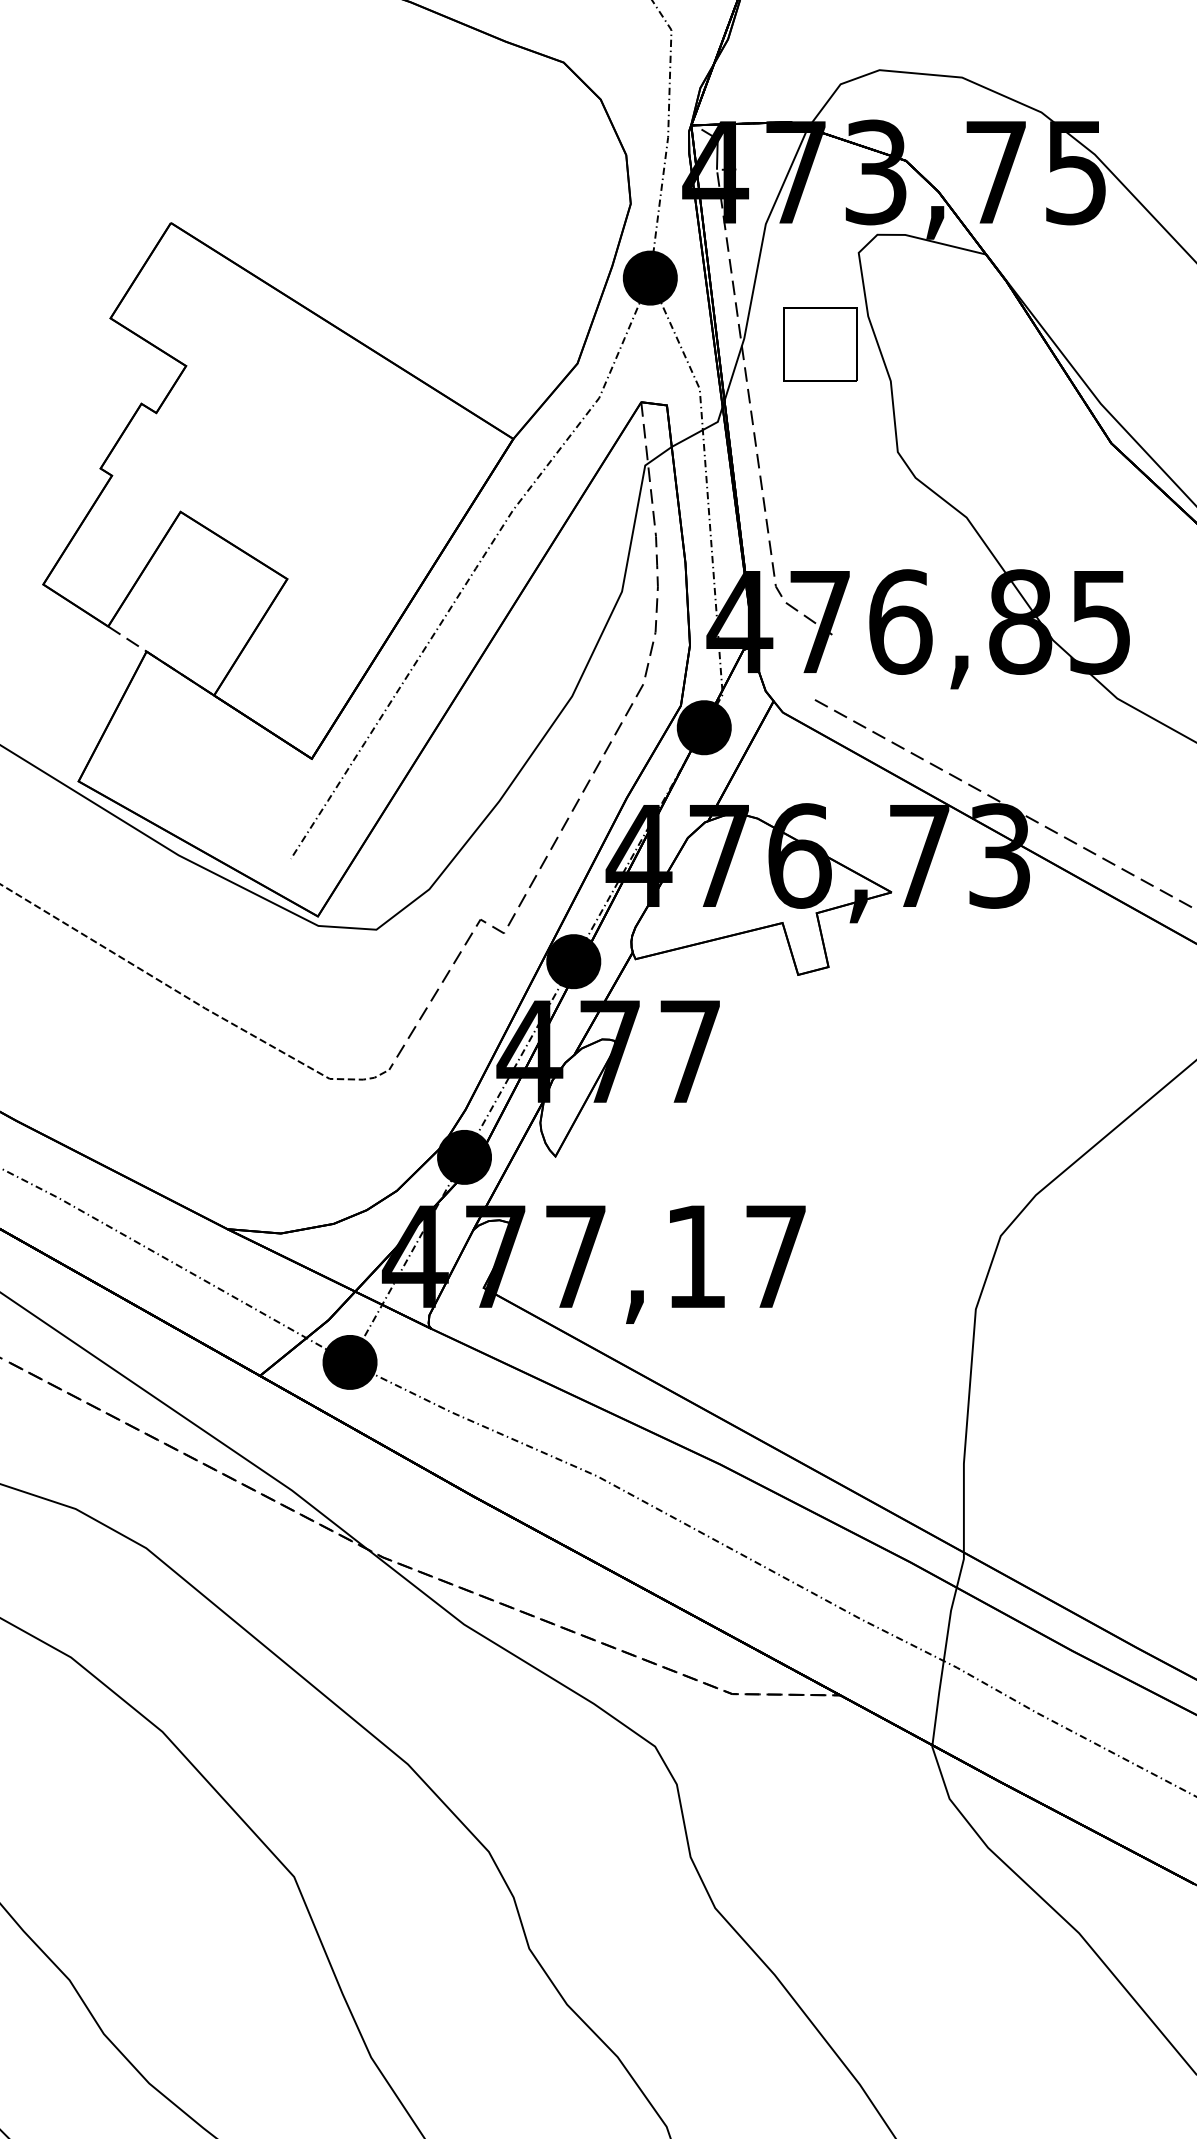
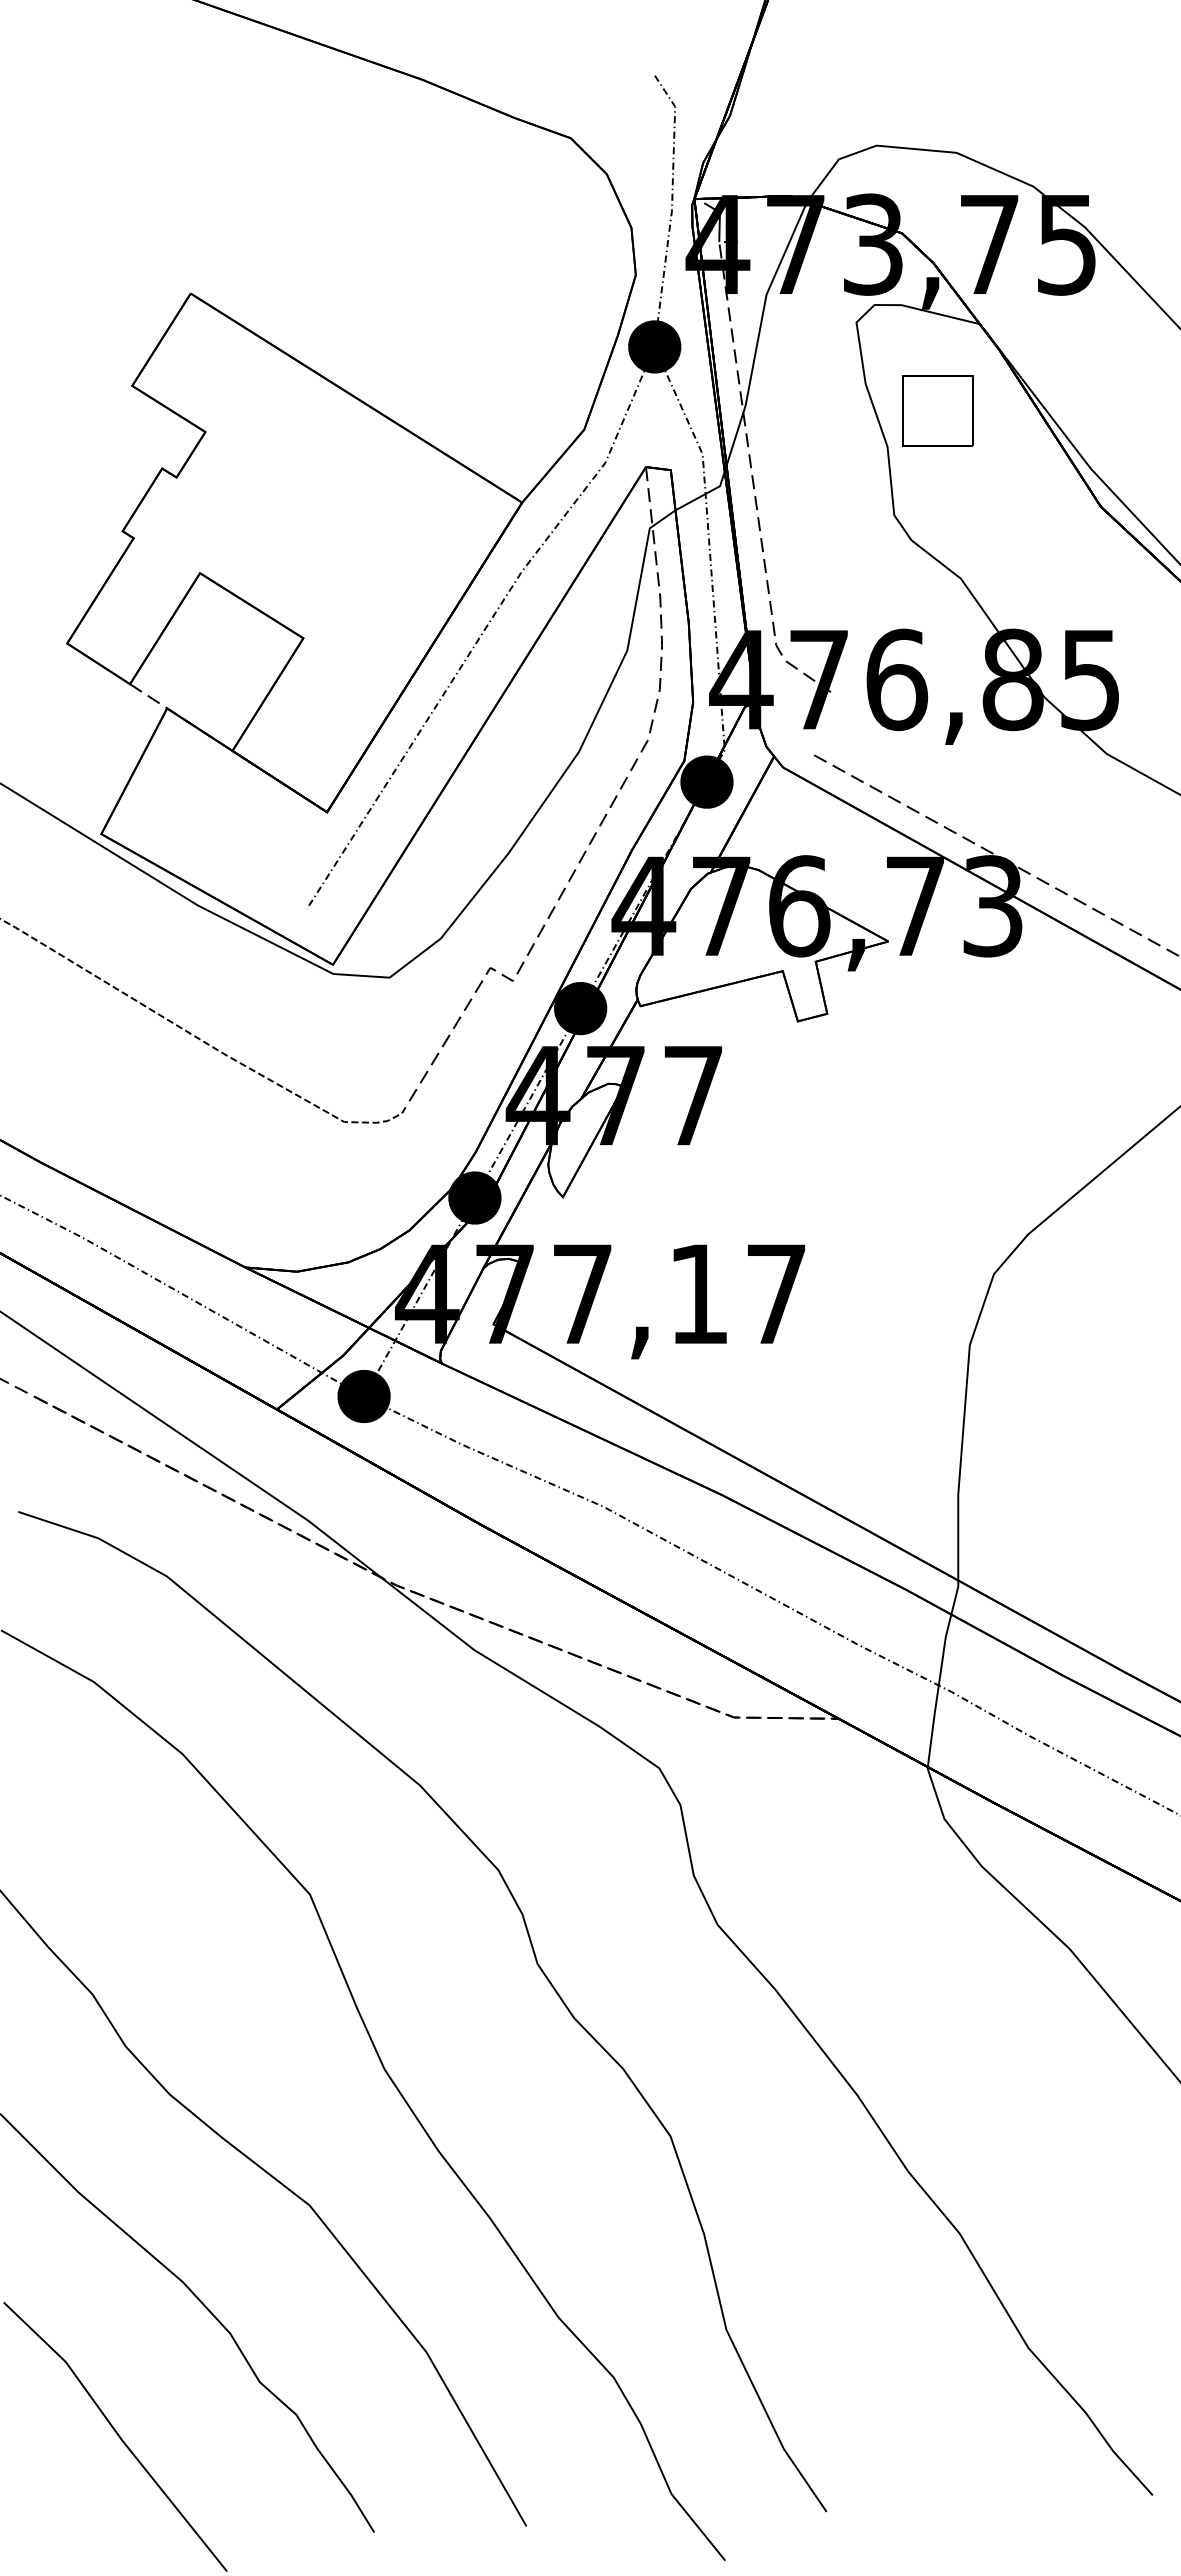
part: (819, 343) -> (937, 410), moved

